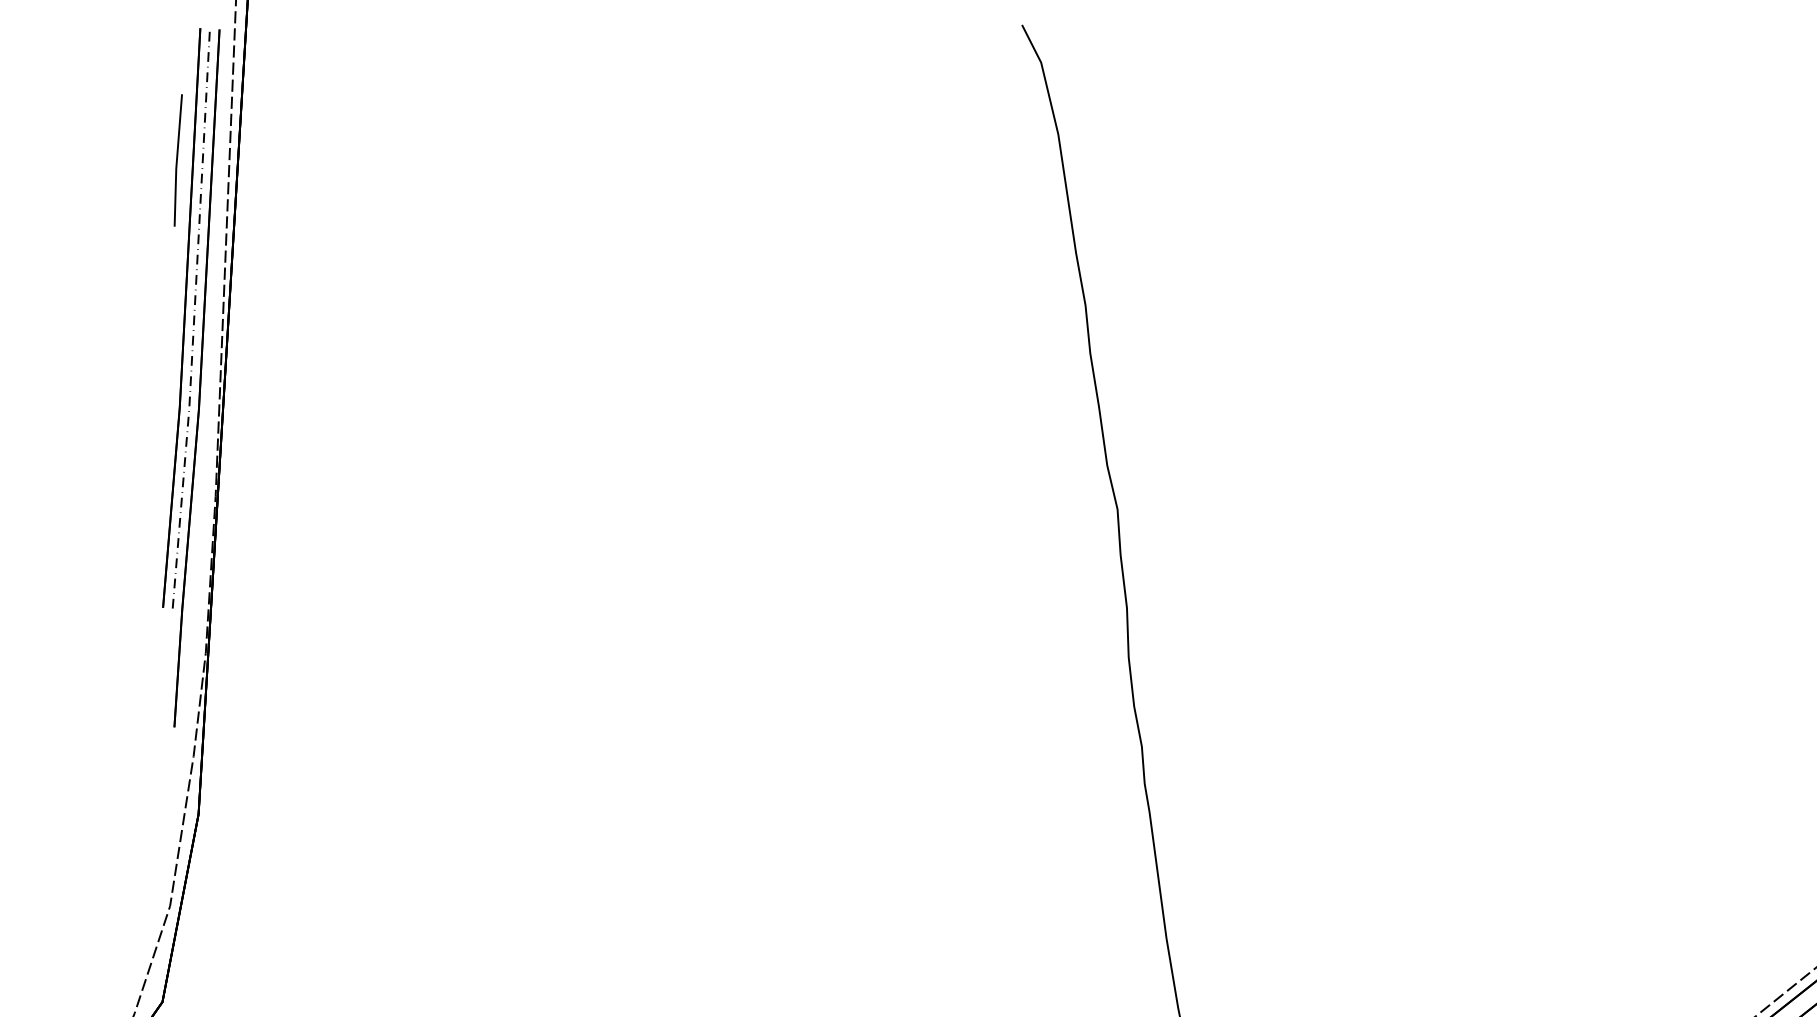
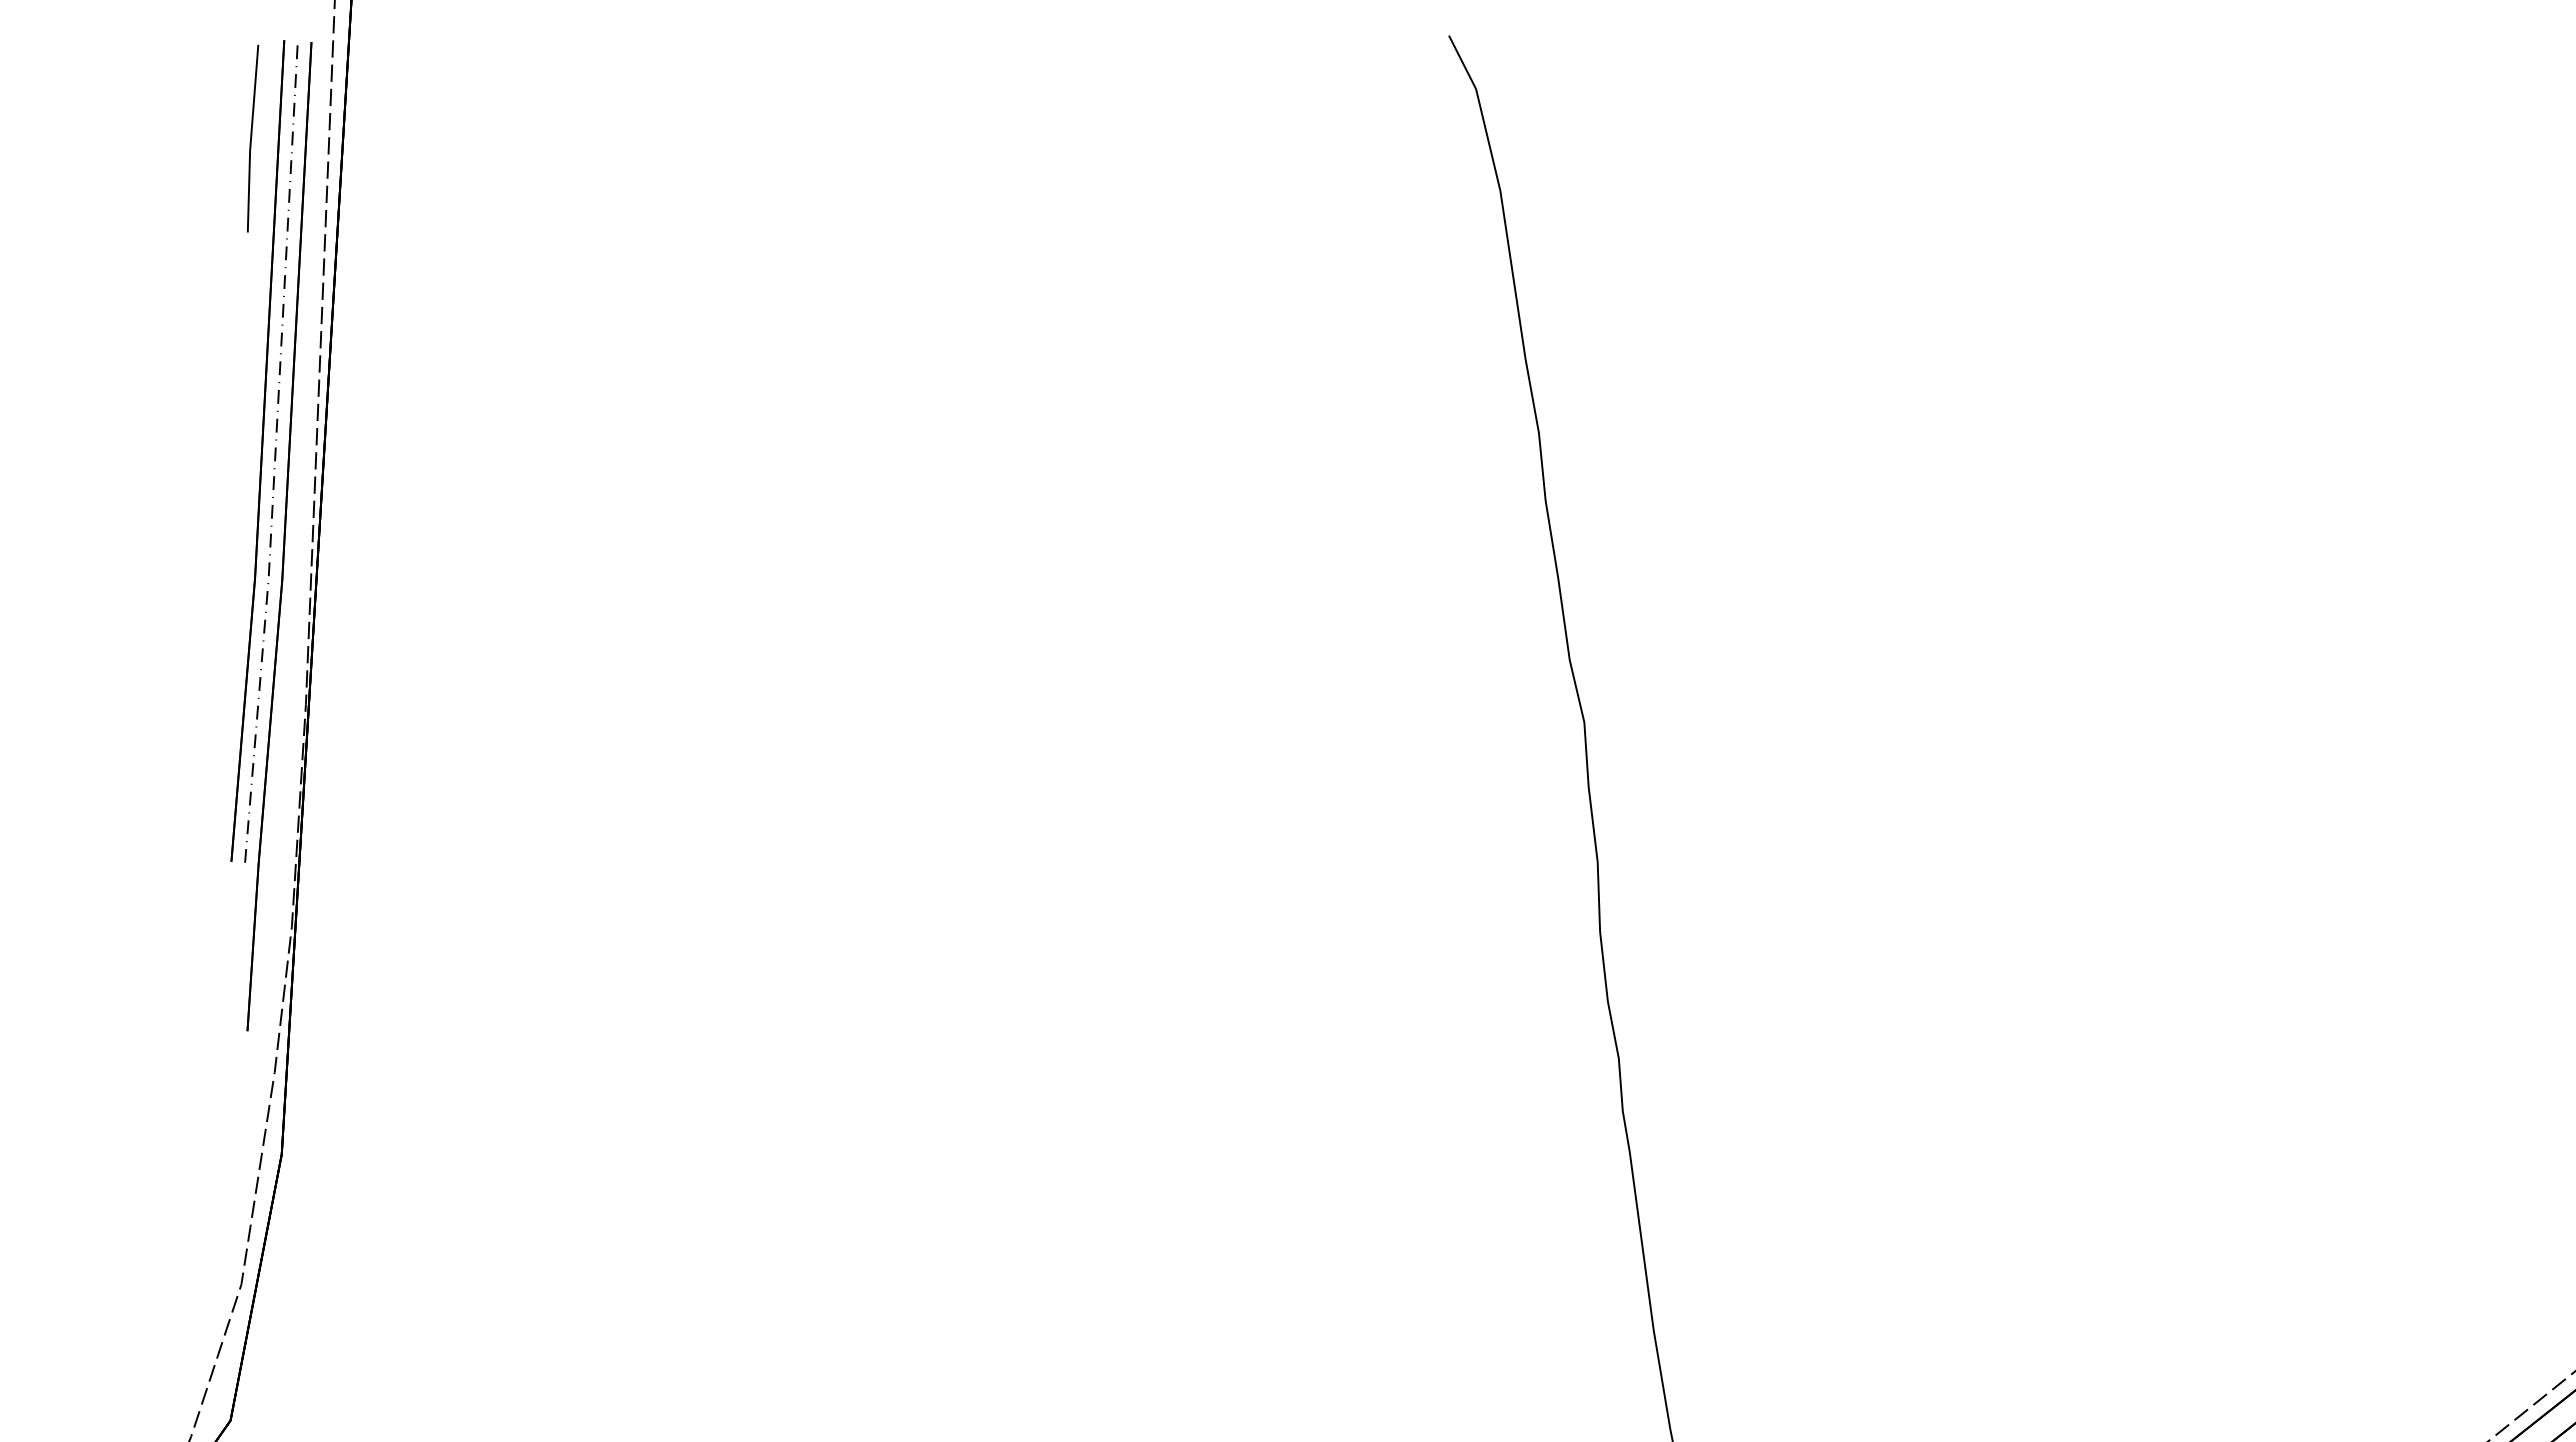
line: (177, 160) -> (251, 138), moved

